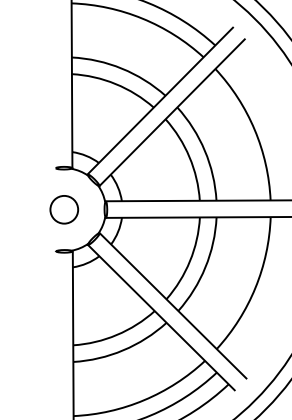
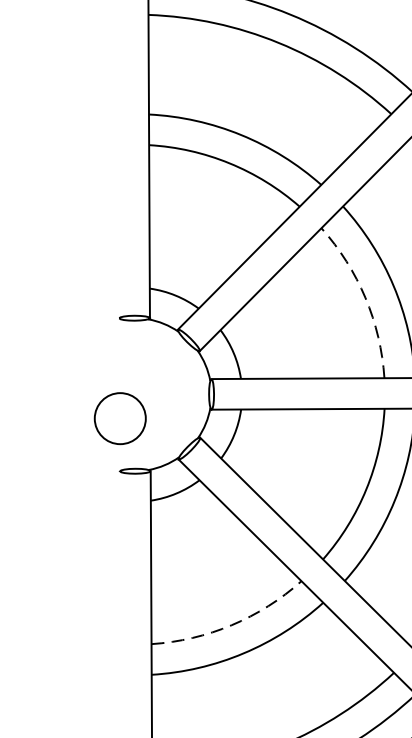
arc: (189, 157) -> (365, 298), solid -> dashed
circle: (64, 209) -> (120, 418), moved
arc: (116, 335) -> (231, 626), solid -> dashed

